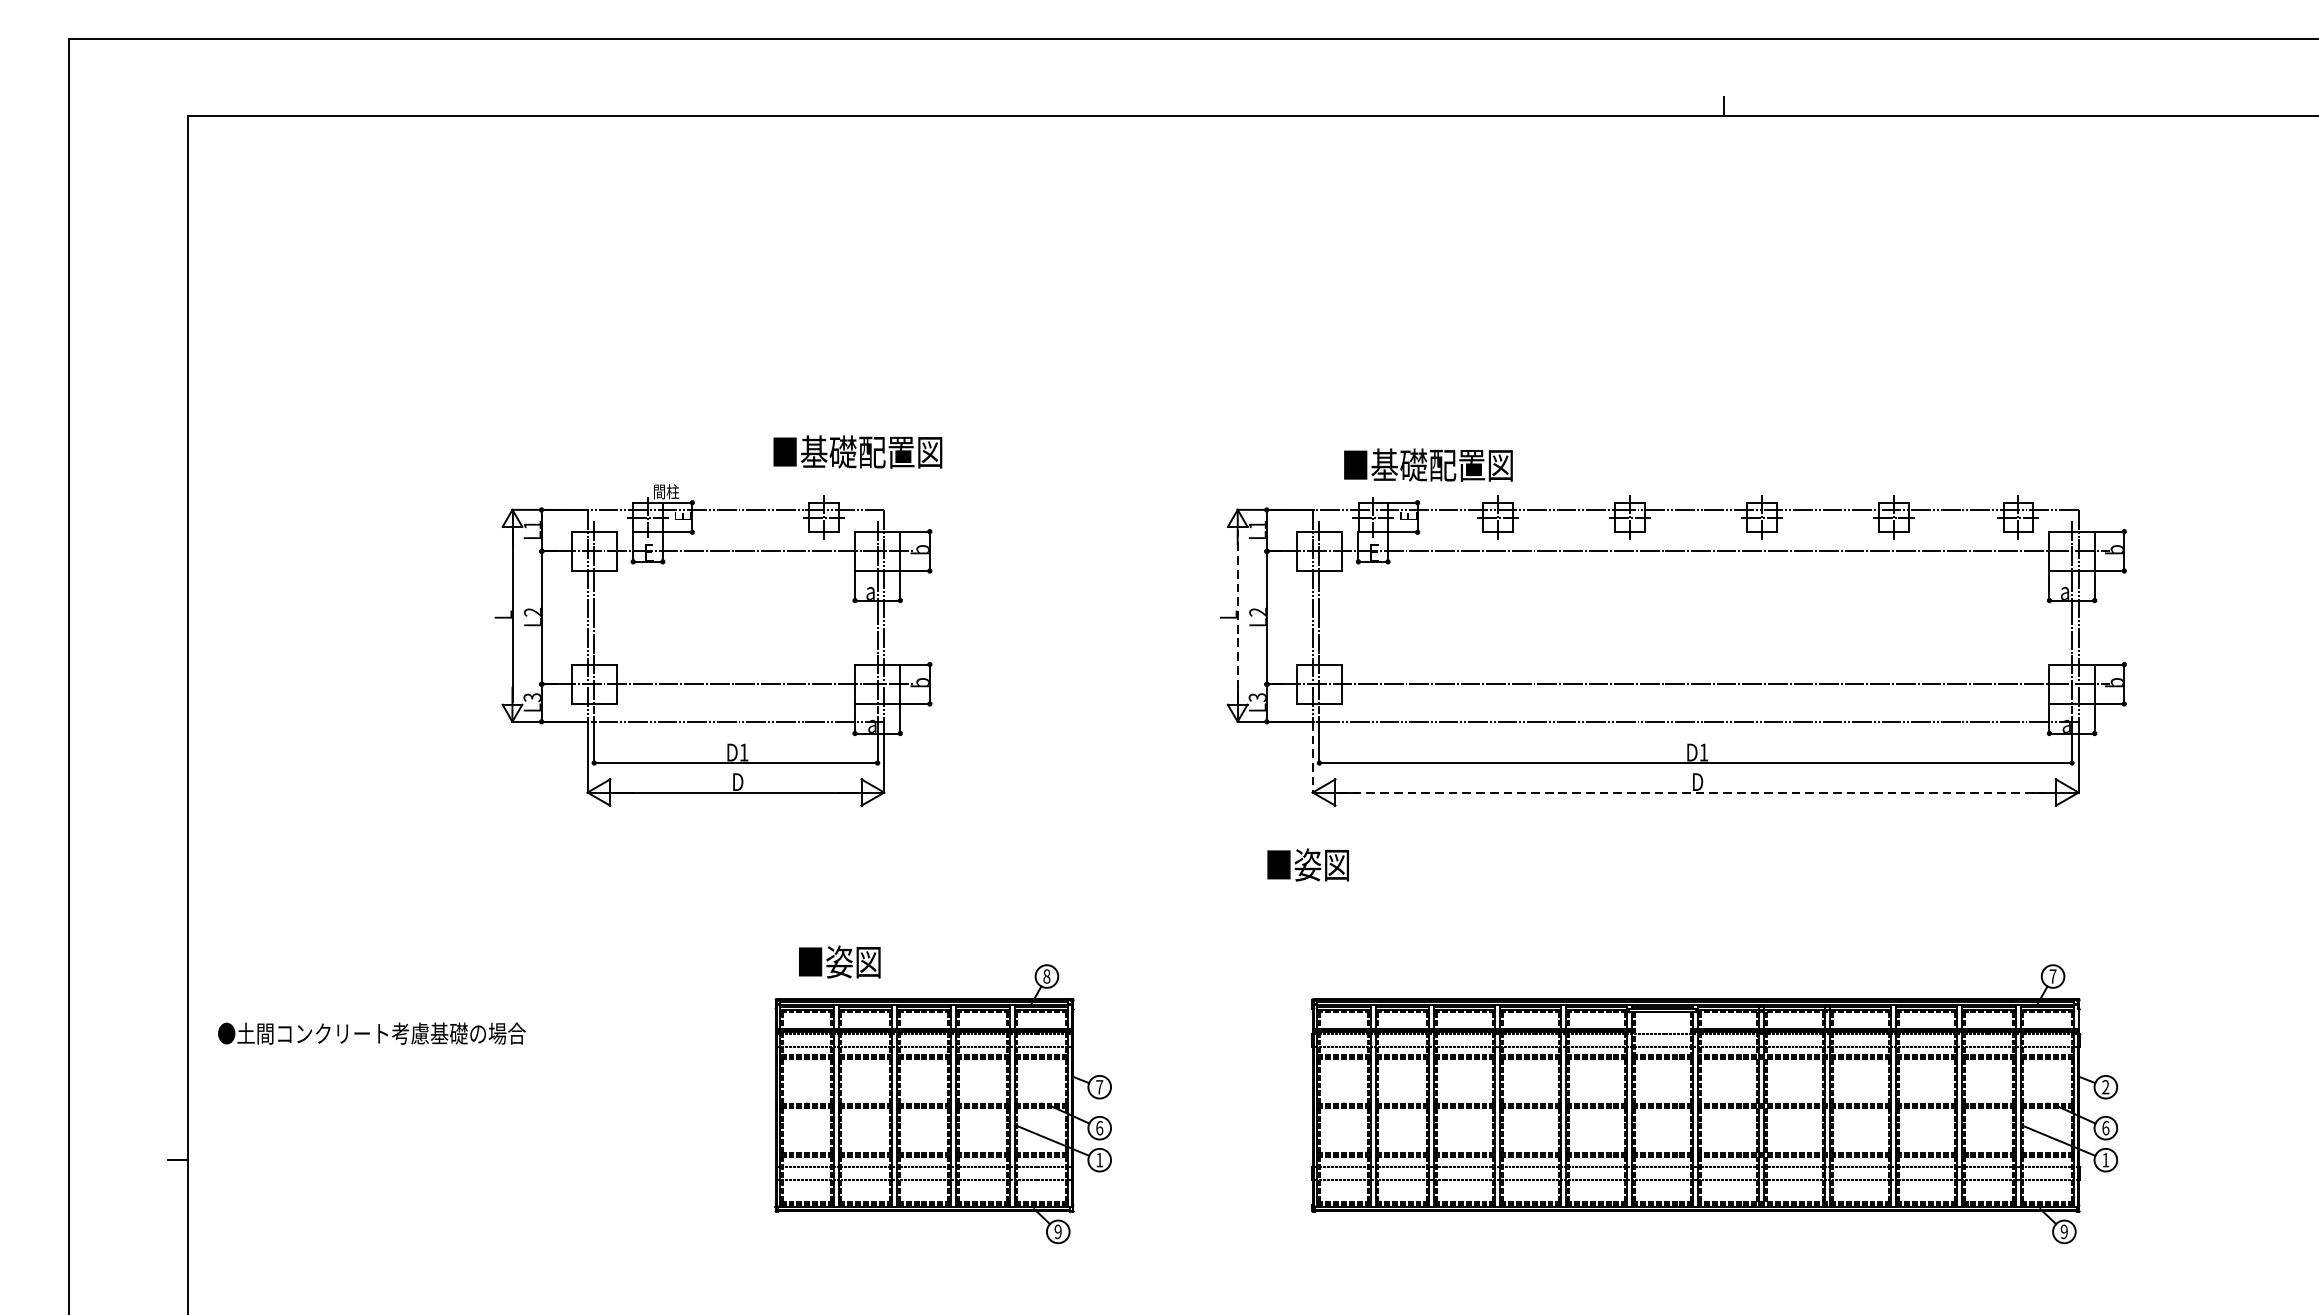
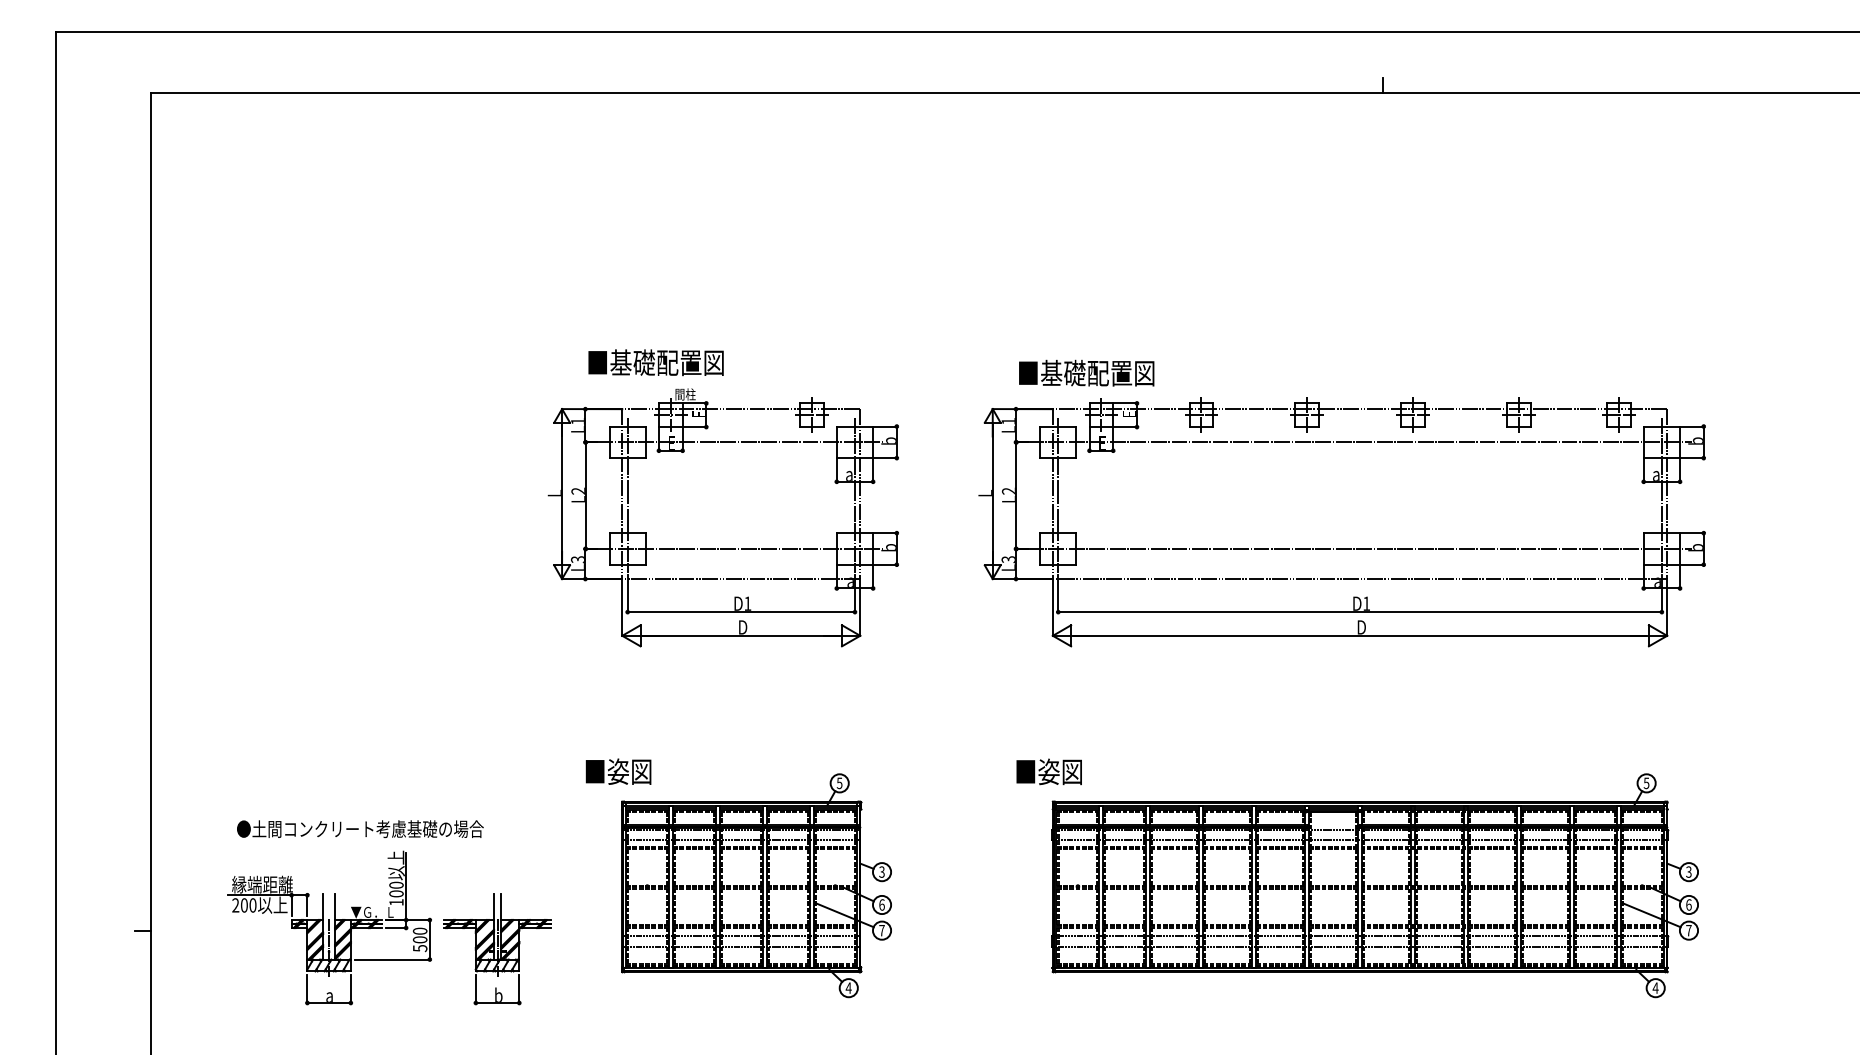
text: (857, 451) -> (655, 362), moved
text: (1428, 464) -> (1086, 372), moved
line: (1237, 615) -> (992, 493), dashed -> solid
part: (712, 683) -> (722, 548), moved
line: (1312, 758) -> (1052, 608), dashed -> solid
line: (1696, 792) -> (1360, 635), dashed -> solid
text: (1307, 864) -> (1048, 771), moved
text: (839, 961) -> (618, 771), moved
text: (1046, 975) -> (839, 782), 8 -> 5
text: (2052, 976) -> (1646, 783), 7 -> 5
text: (372, 1032) -> (360, 828), moved
text: (1099, 1086) -> (881, 871), 7 -> 3
text: (2105, 1087) -> (1688, 872), 2 -> 3
part: (410, 1156) -> (329, 927), added
text: (1099, 1160) -> (881, 930), 1 -> 7
text: (2105, 1160) -> (1688, 930), 1 -> 7
part: (620, 1183) -> (497, 949), added
text: (1057, 1231) -> (848, 987), 9 -> 4
text: (2064, 1231) -> (1655, 987), 9 -> 4

